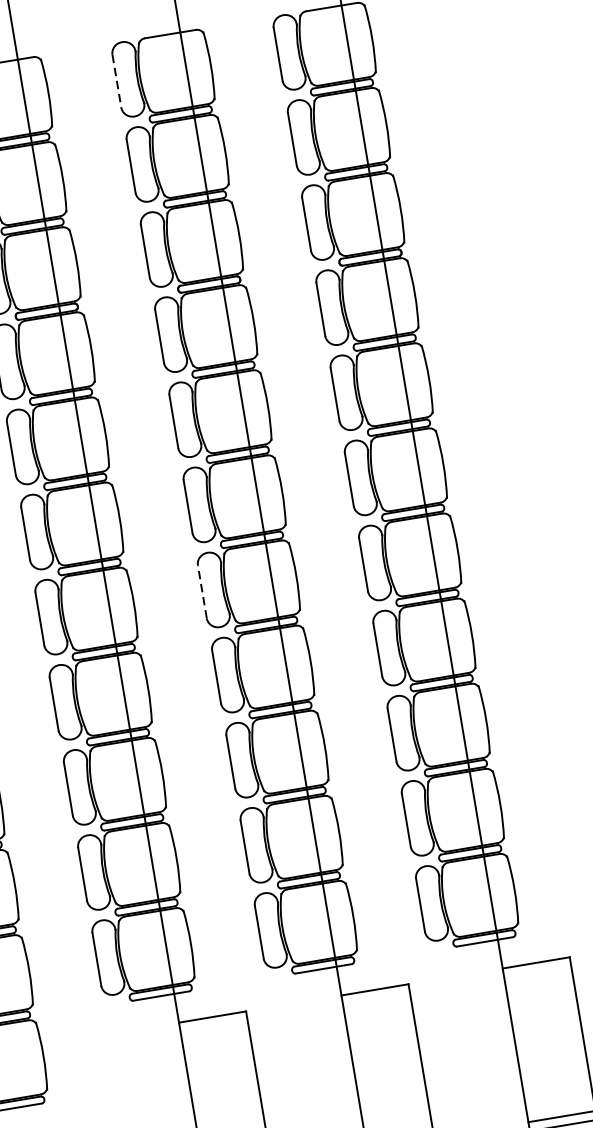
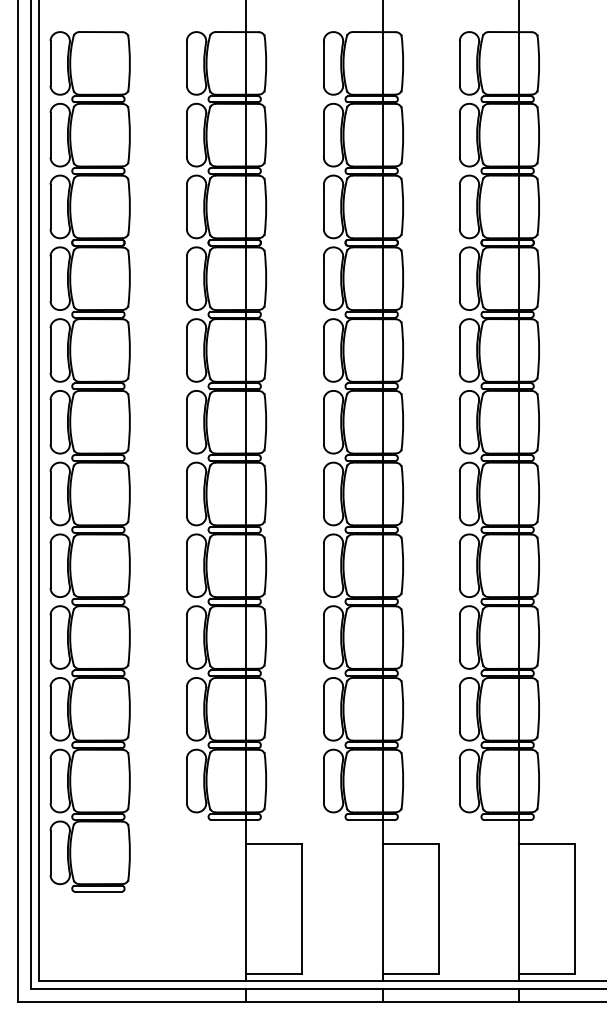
line: (116, 81) -> (323, 63), dashed -> solid
line: (201, 591) -> (323, 493), dashed -> solid

